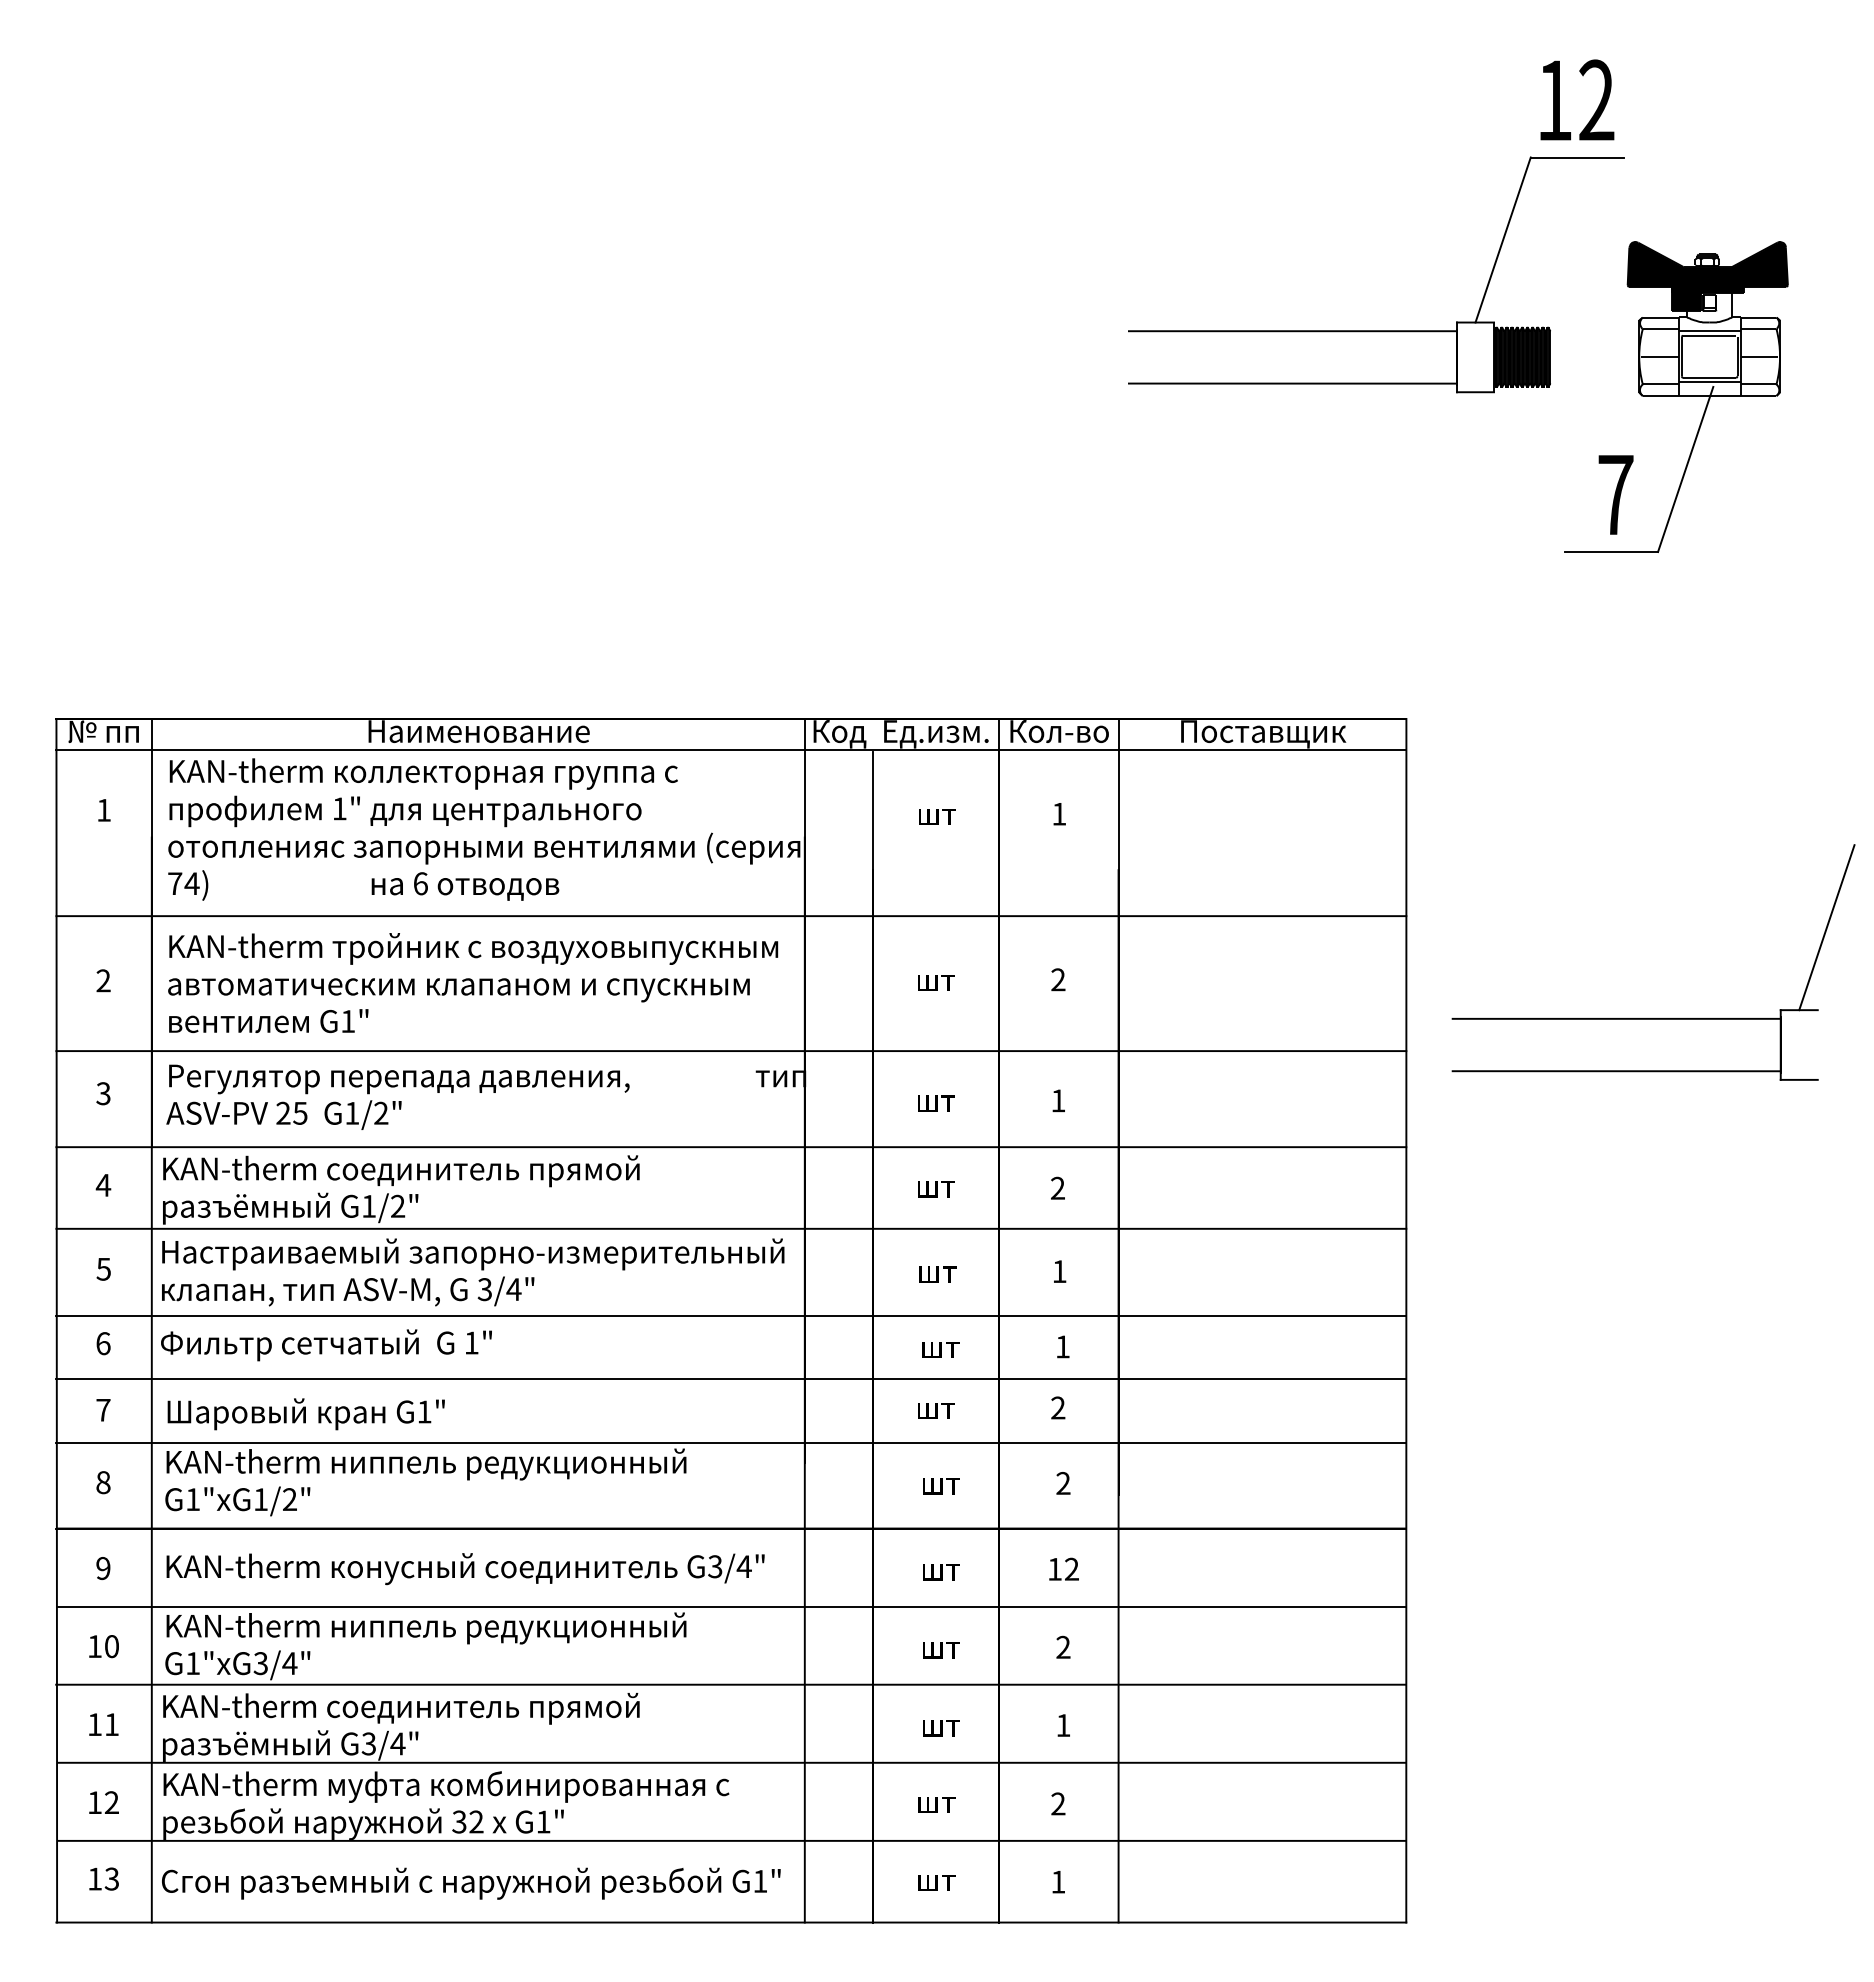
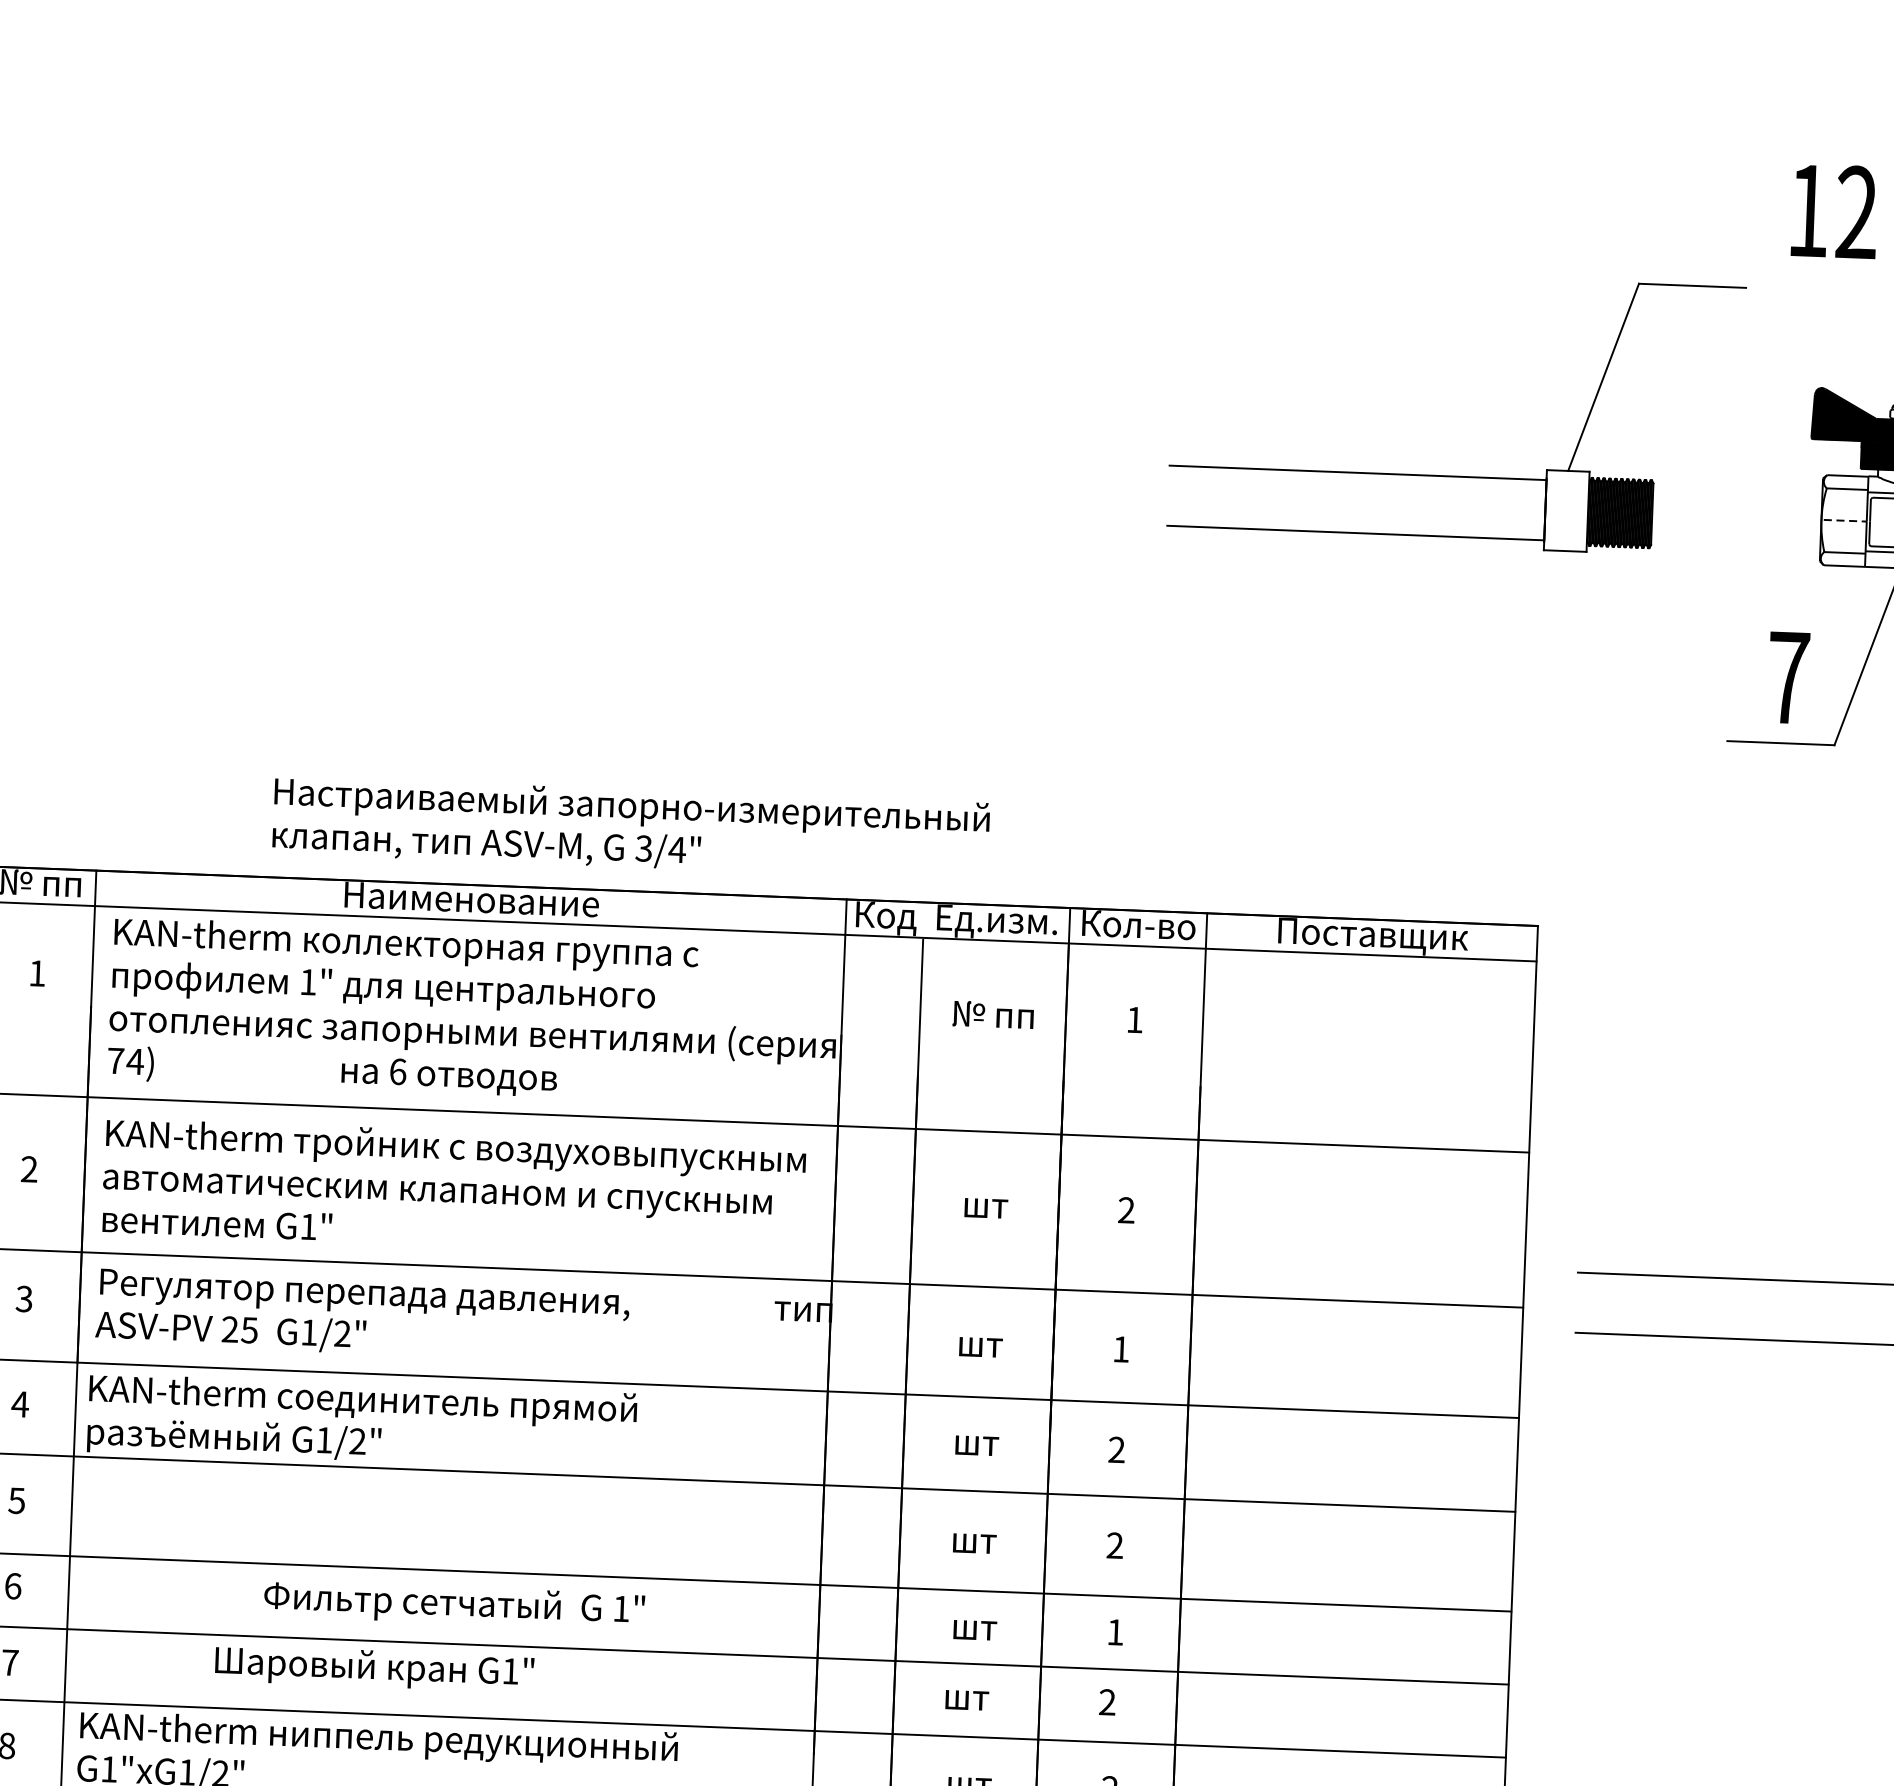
text: (1577, 99) -> (1834, 210), moved
part: (1376, 330) -> (1454, 475), moved
line: (1659, 356) -> (1844, 520), solid -> dashed
text: (936, 814) -> (993, 1015), шт -> № пп
text: (1059, 1271) -> (1114, 1545), 1 -> 2
text: (473, 1272) -> (631, 828), moved
text: (326, 1345) -> (454, 1605), moved
text: (305, 1414) -> (373, 1668), moved

